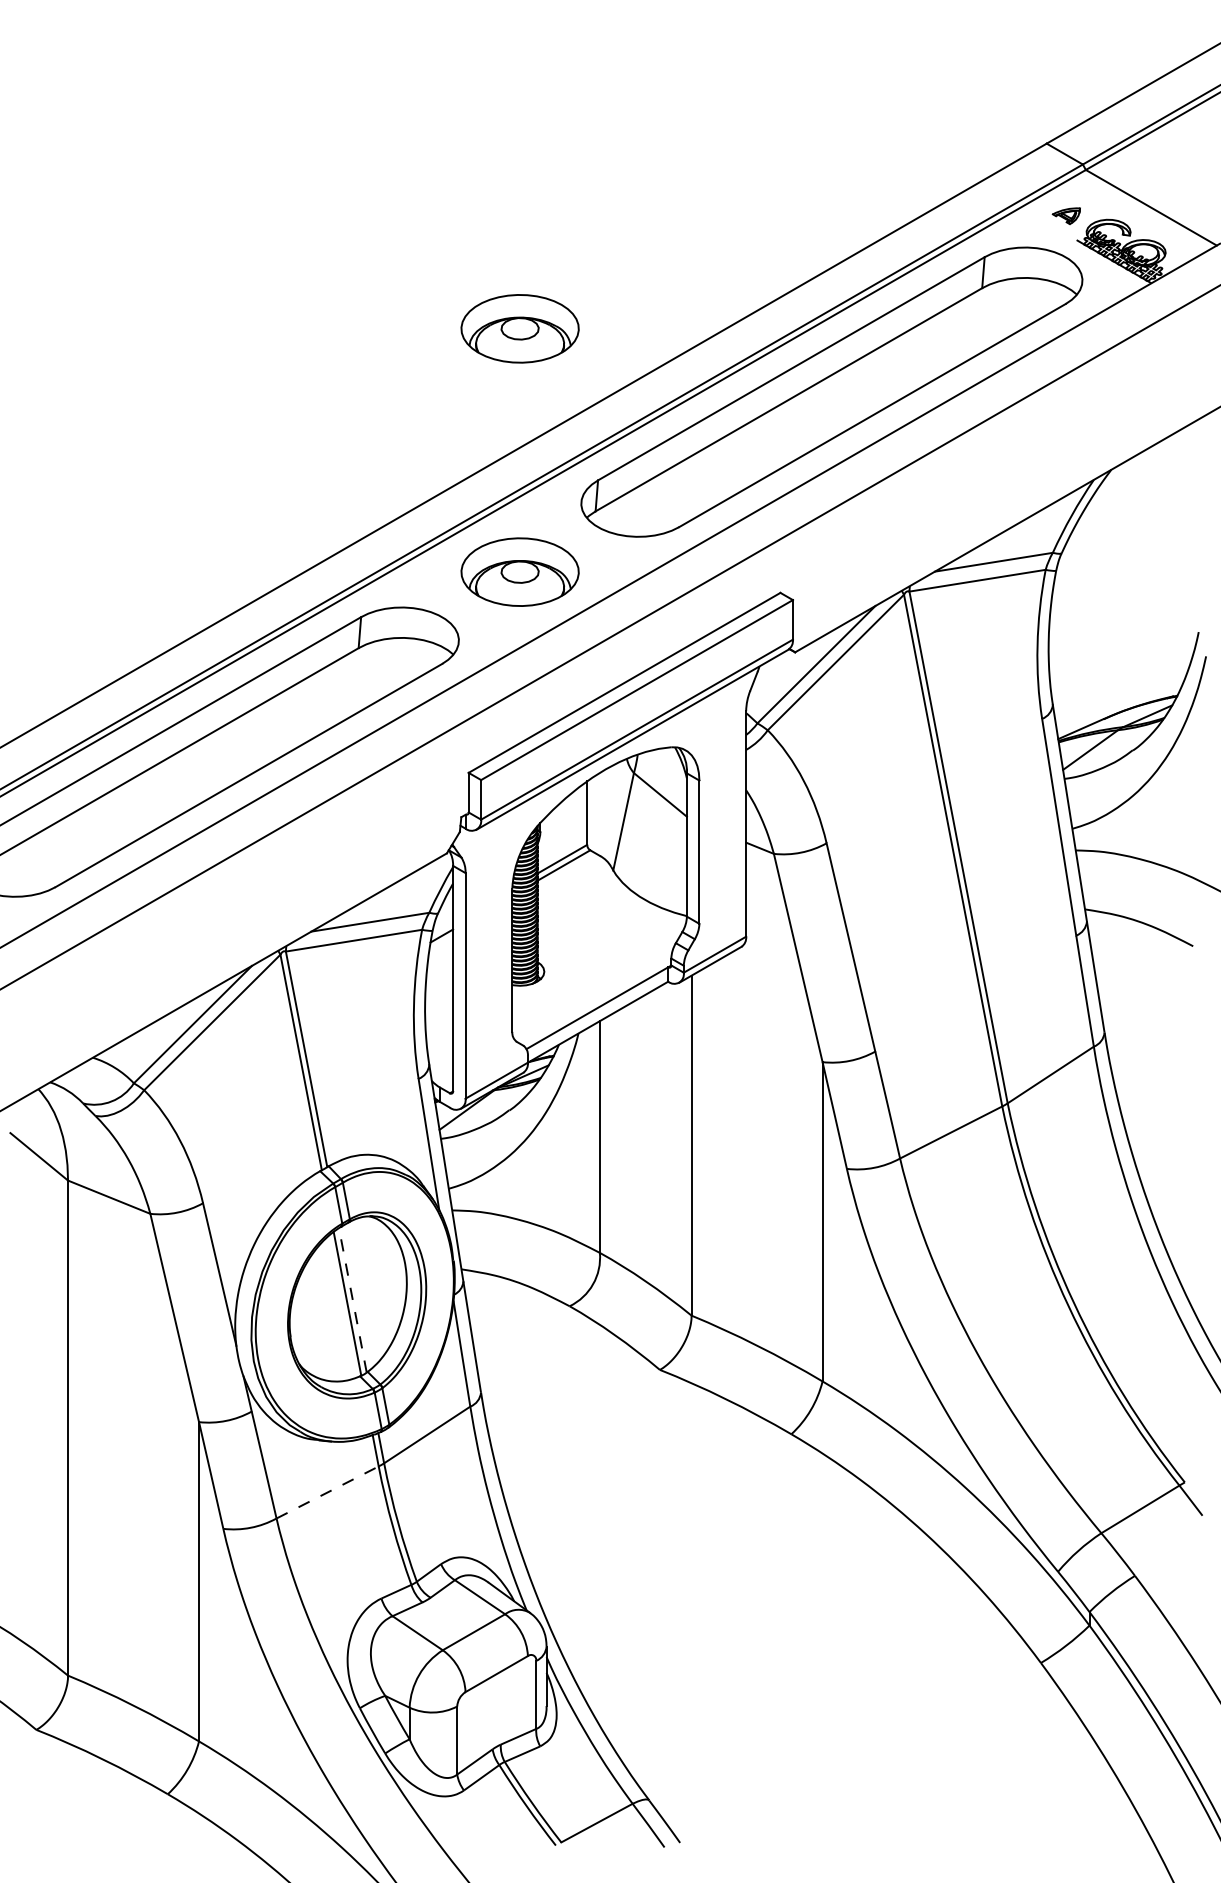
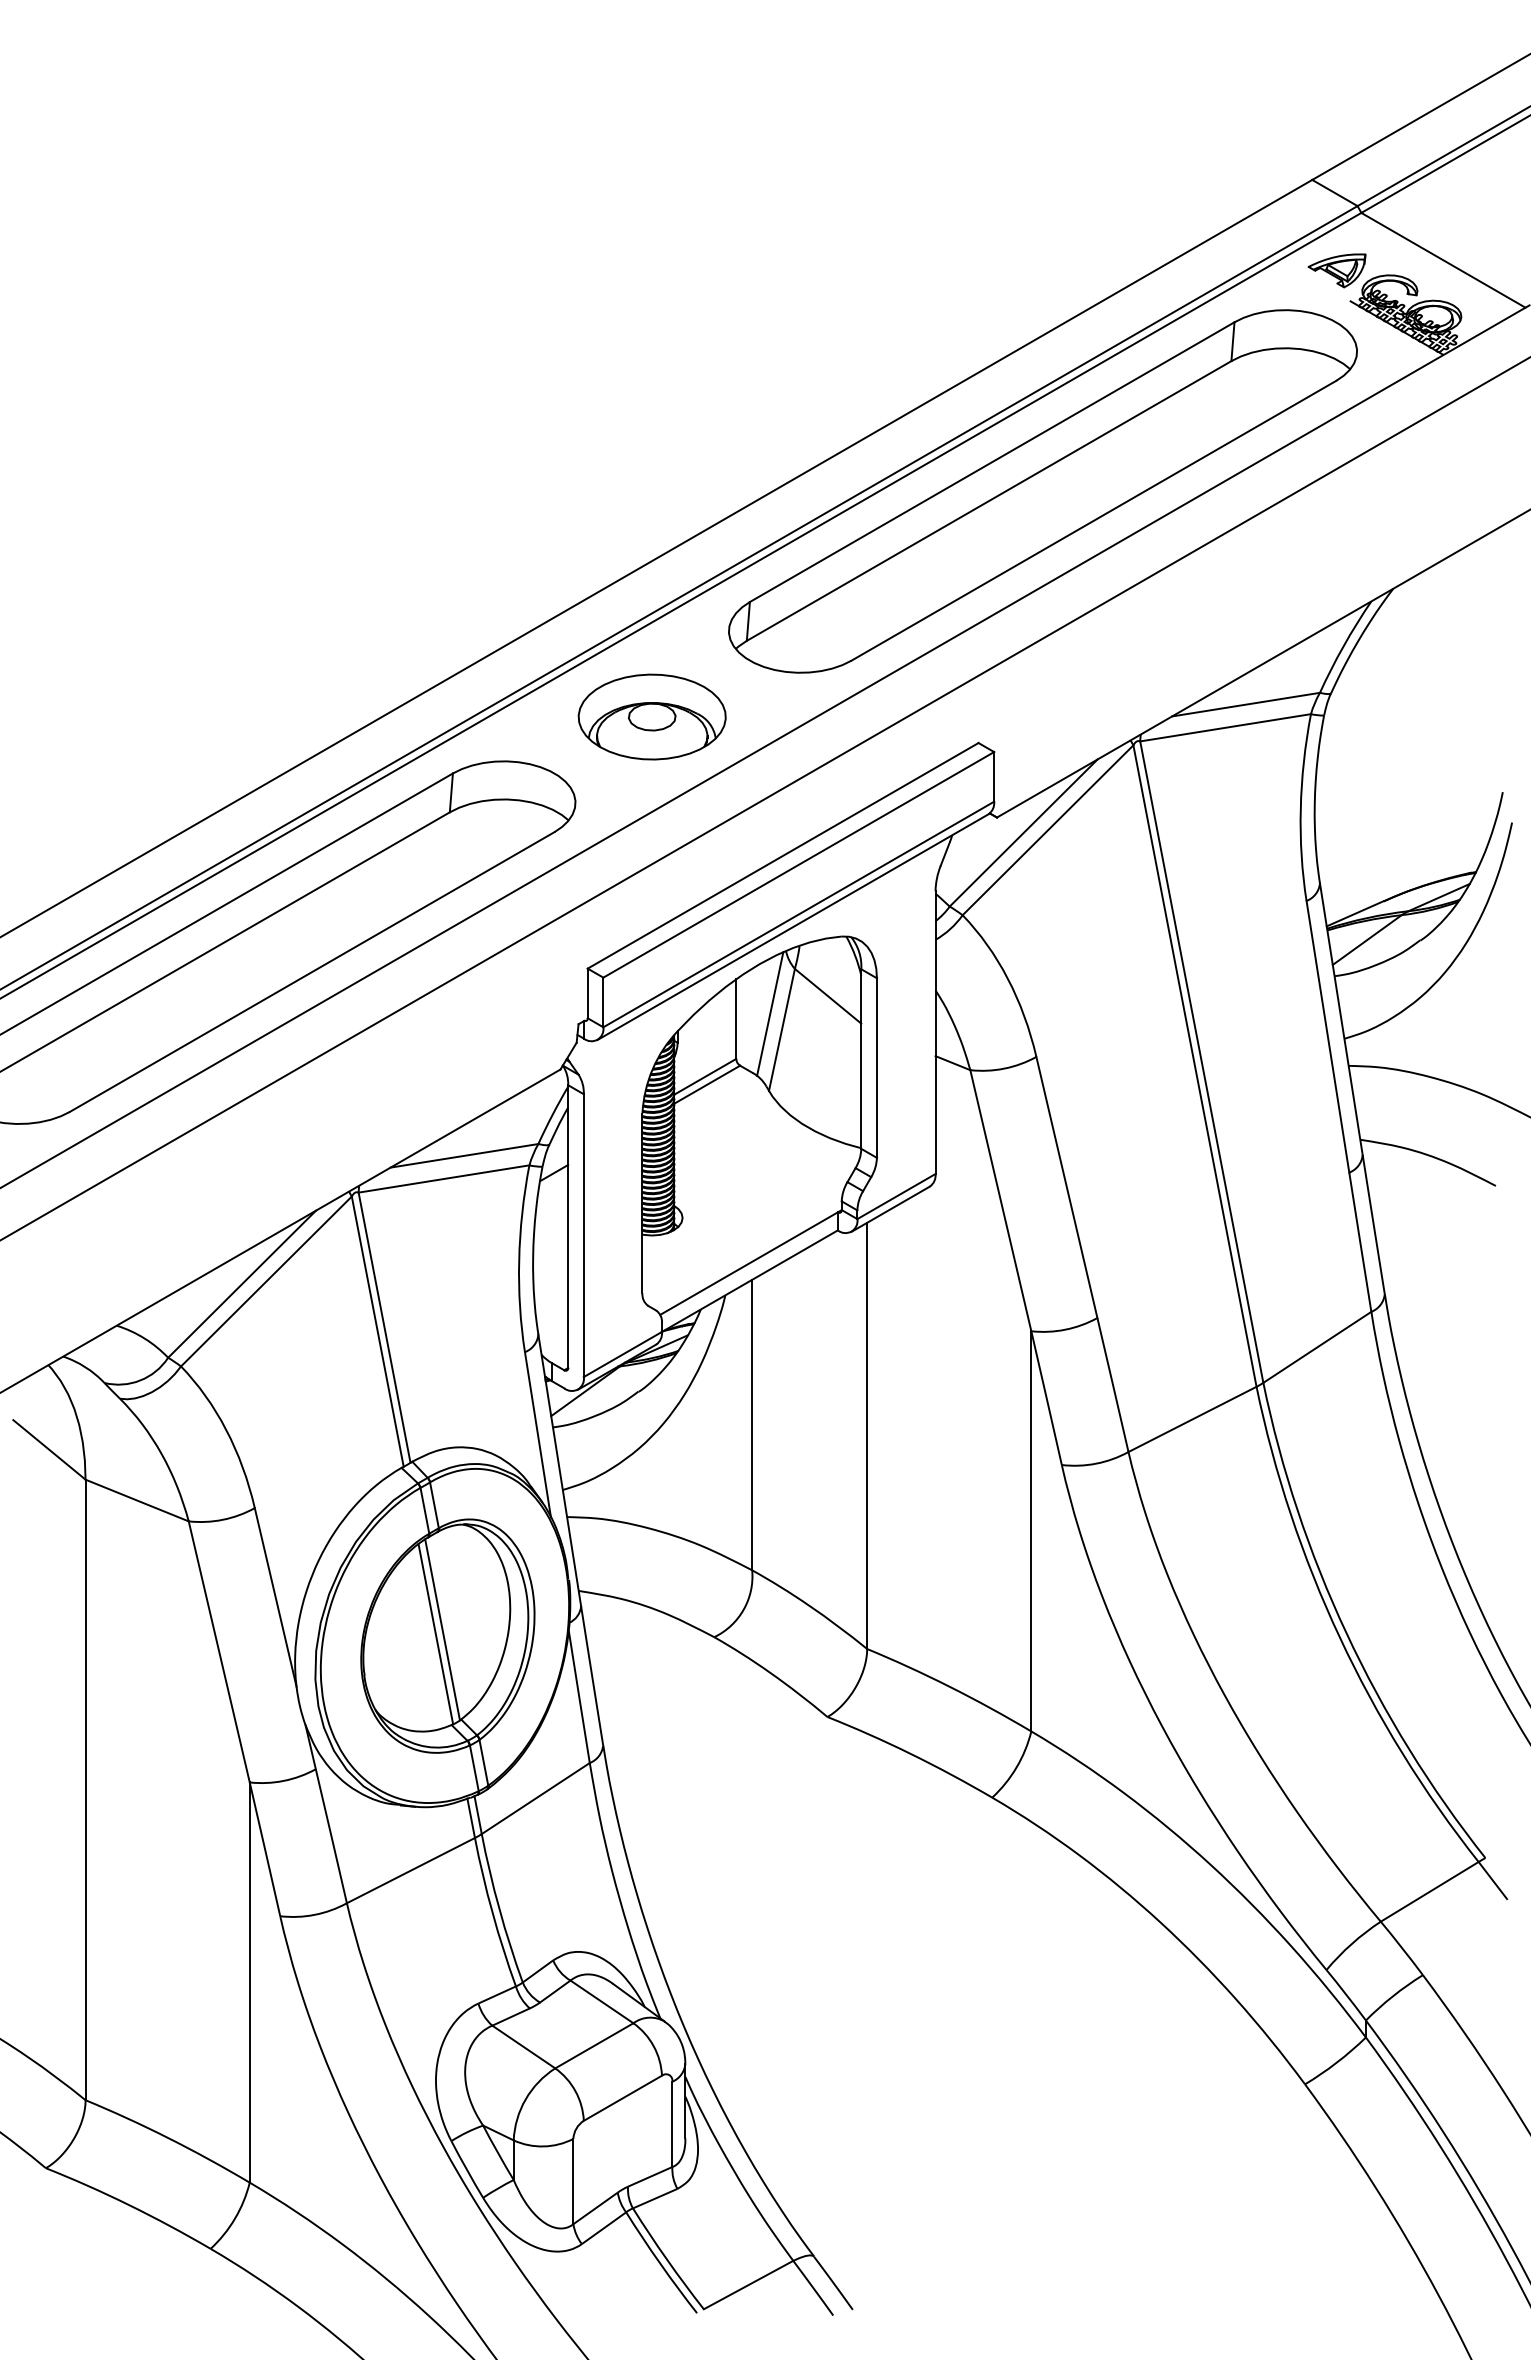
part: (1066, 215) -> (1336, 270), size x1.67
part: (519, 328) -> (651, 411), removed
line: (614, 808) -> (770, 1013), added
line: (352, 1300) -> (442, 1629), dashed -> solid
line: (327, 1492) -> (410, 1870), dashed -> solid

